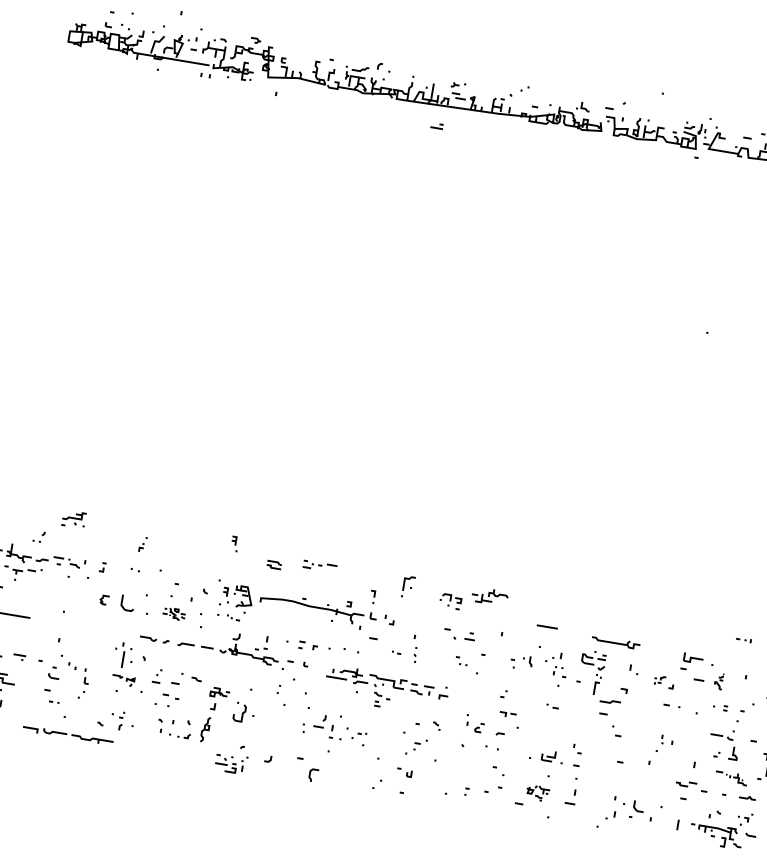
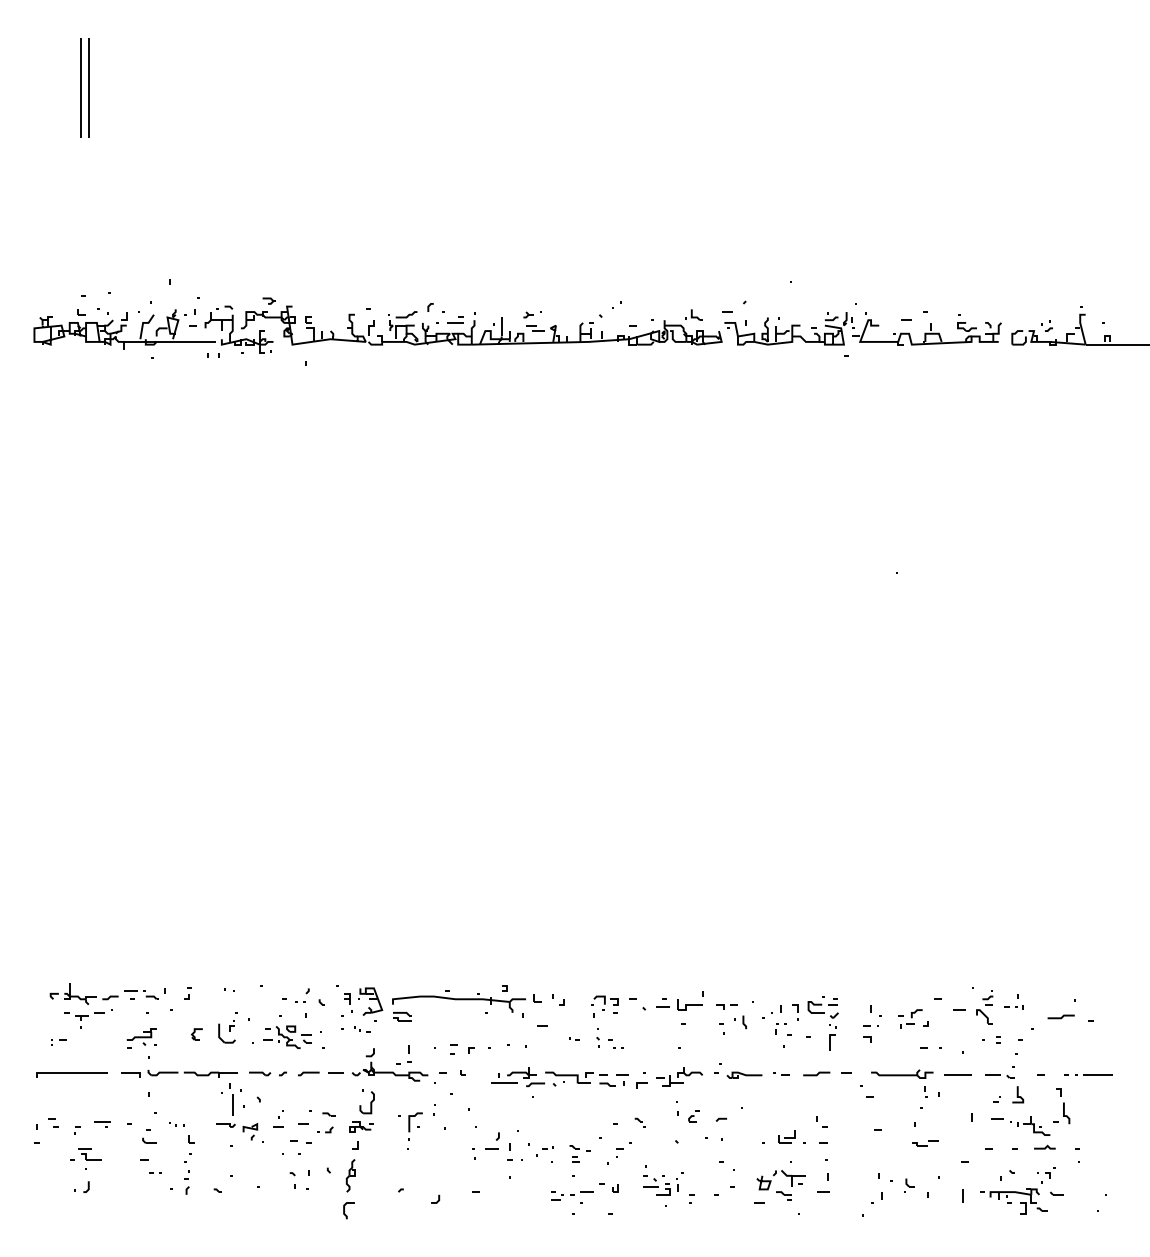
part: (437, 125) -> (455, 319), moved
part: (73, 519) -> (141, 1038), moved
part: (39, 536) -> (302, 995), moved
part: (234, 543) -> (348, 936), removed
part: (142, 544) -> (233, 1021), moved
part: (274, 564) -> (402, 1016), moved
part: (320, 566) -> (572, 1195), moved
part: (408, 587) -> (415, 1126), moved
part: (489, 596) -> (679, 1076), moved
part: (372, 597) -> (795, 1012), moved
part: (449, 601) -> (604, 1004), moved
part: (174, 614) -> (287, 1037), size x1.67
line: (547, 626) -> (957, 1074), moved
part: (743, 640) -> (1013, 1007), moved
part: (616, 641) -> (902, 1073), moved
part: (693, 657) -> (689, 1004), moved
part: (461, 660) -> (615, 1043), moved
part: (76, 667) -> (176, 1124), size x0.62
part: (123, 680) -> (237, 1131), size x1.43
line: (628, 680) -> (870, 1025), added
part: (660, 680) -> (910, 1018), size x1.67
part: (718, 681) -> (984, 1007), size x1.67
part: (380, 699) -> (579, 1153), moved
line: (611, 701) -> (817, 1073), moved
part: (524, 702) -> (744, 1074), added
part: (239, 711) -> (366, 1101), moved
part: (507, 714) -> (726, 1006), moved
part: (120, 720) -> (186, 1182), moved
part: (68, 735) -> (179, 1073), moved
part: (184, 735) -> (325, 1129), moved
part: (231, 763) -> (663, 1183), moved
curve: (310, 774) -> (344, 1210), moved
part: (731, 777) -> (1020, 1125), size x1.43
part: (686, 784) -> (925, 1143), moved
part: (537, 792) -> (780, 1185), size x1.67
part: (637, 809) -> (909, 1185), size x0.62

